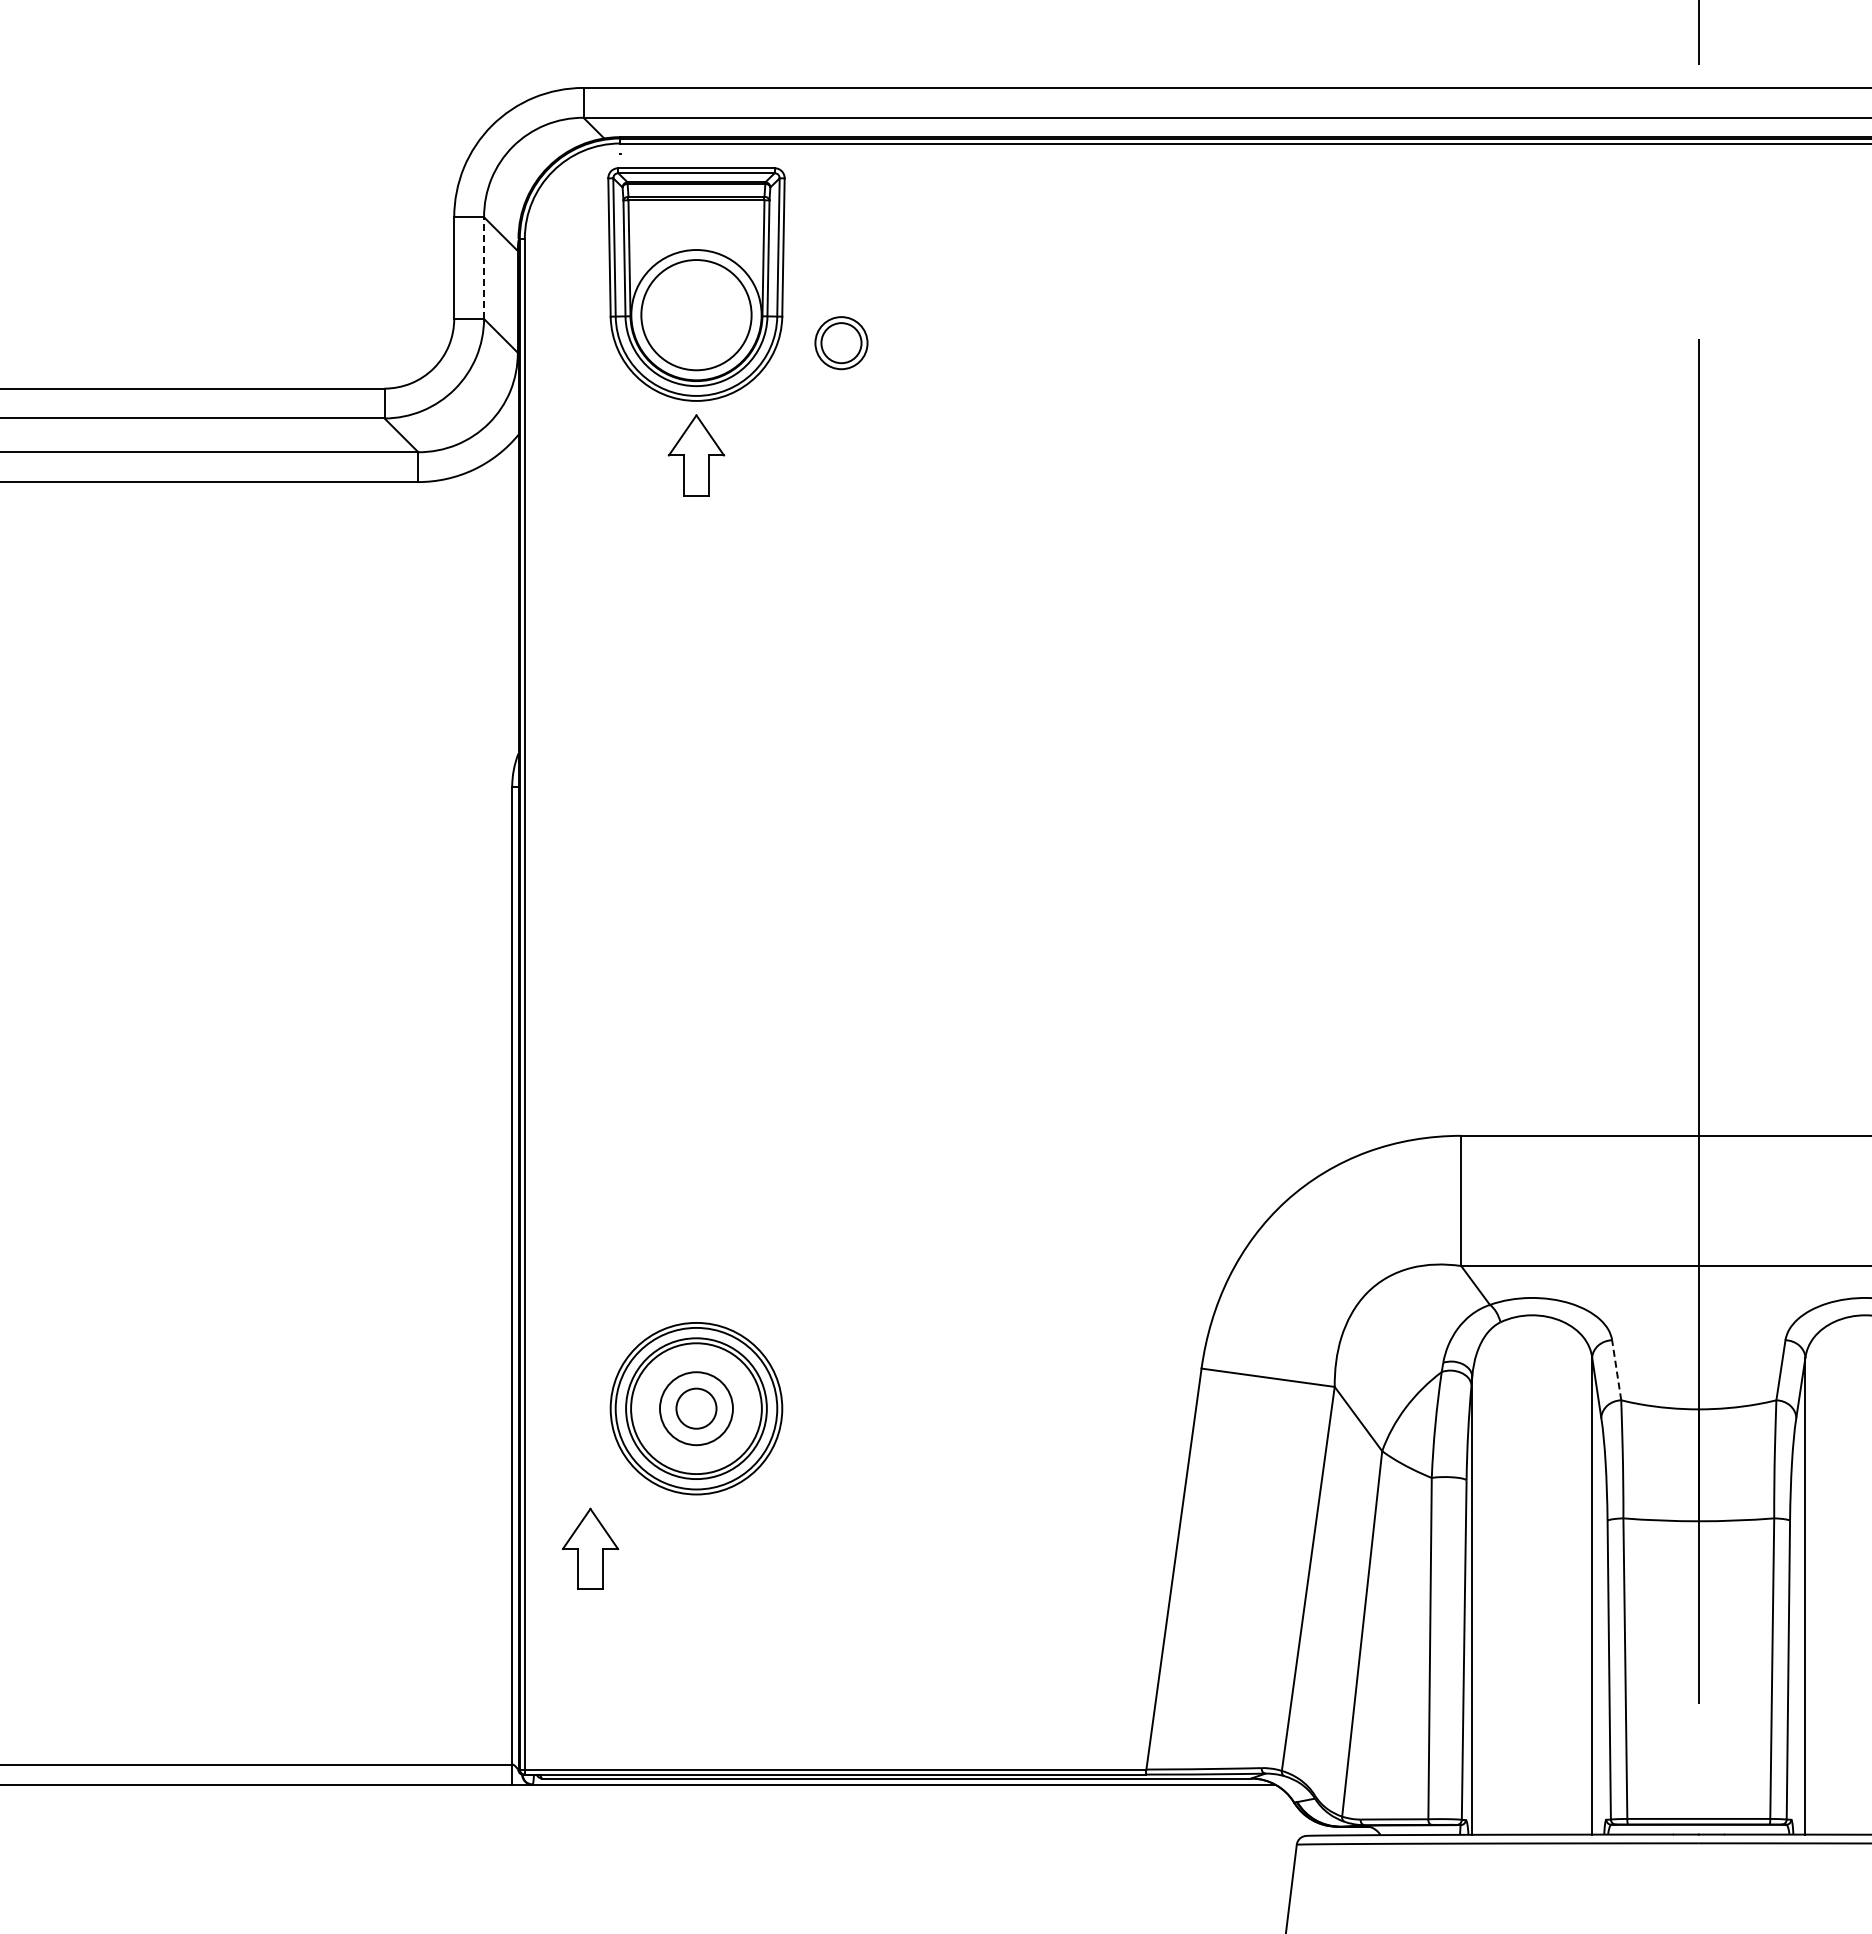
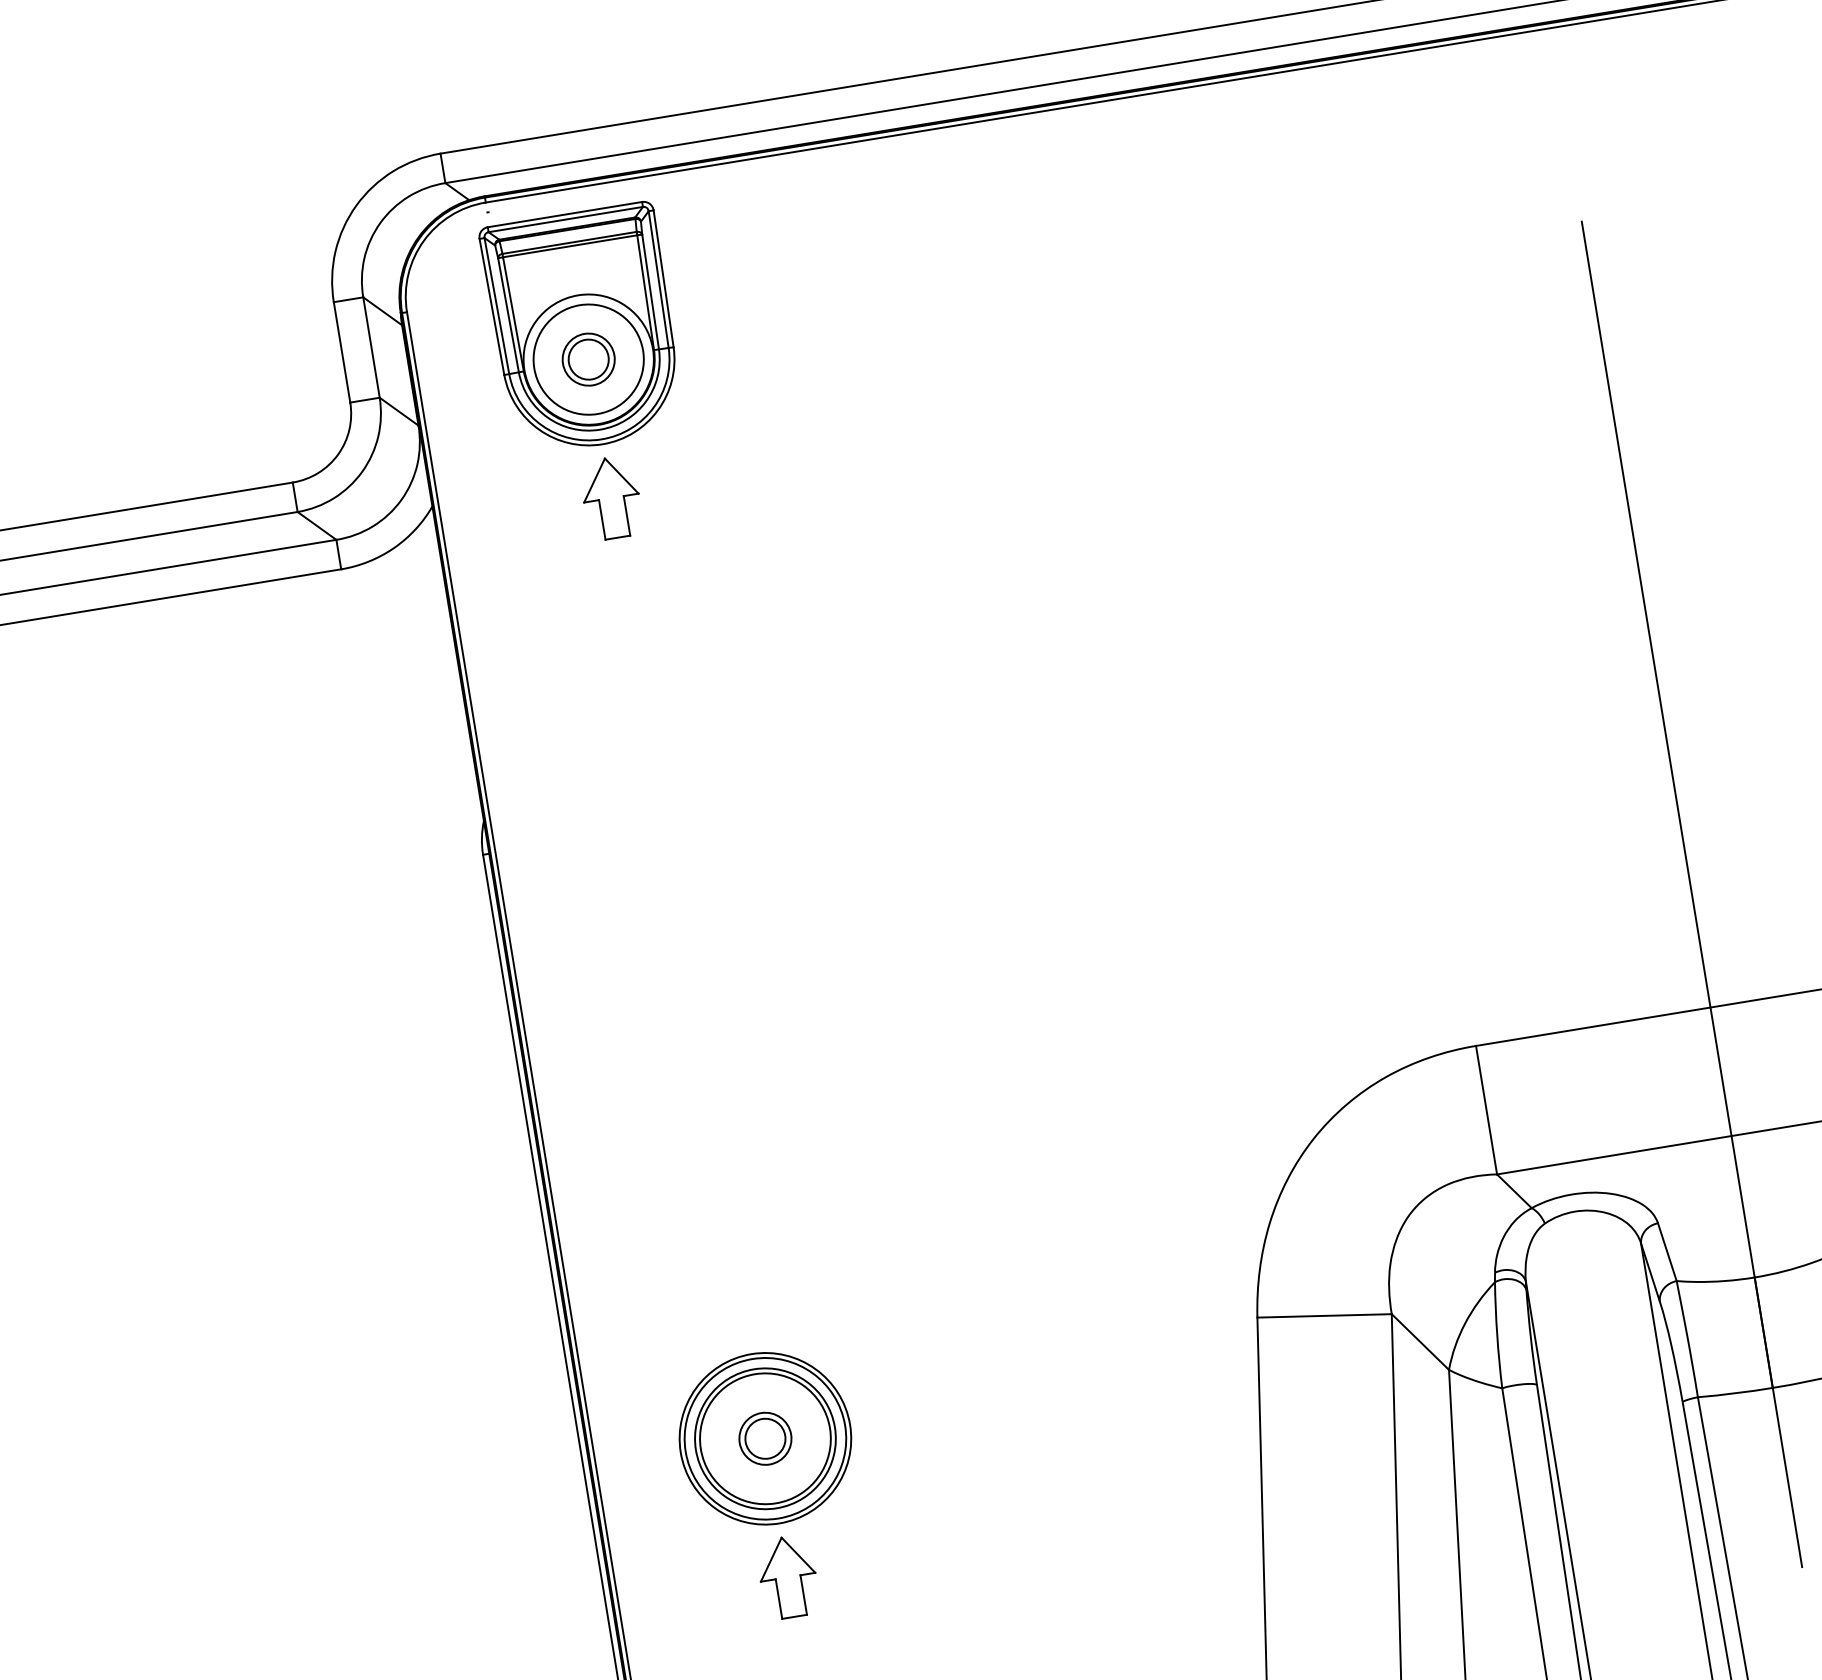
line: (484, 268) -> (371, 347), dashed -> solid
part: (841, 343) -> (588, 359), moved
line: (1616, 1369) -> (1667, 1251), dashed -> solid
circle: (696, 1408) -> (765, 1438), size x0.71
part: (590, 1548) -> (788, 1576), moved

